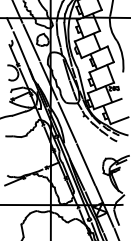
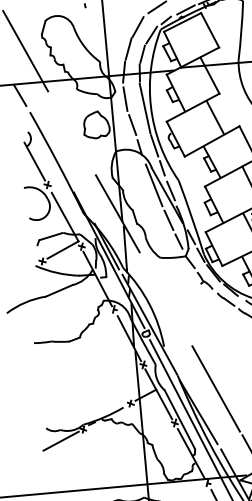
line: (31, 42) -> (72, 132), removed
line: (67, 122) -> (167, 300), removed

